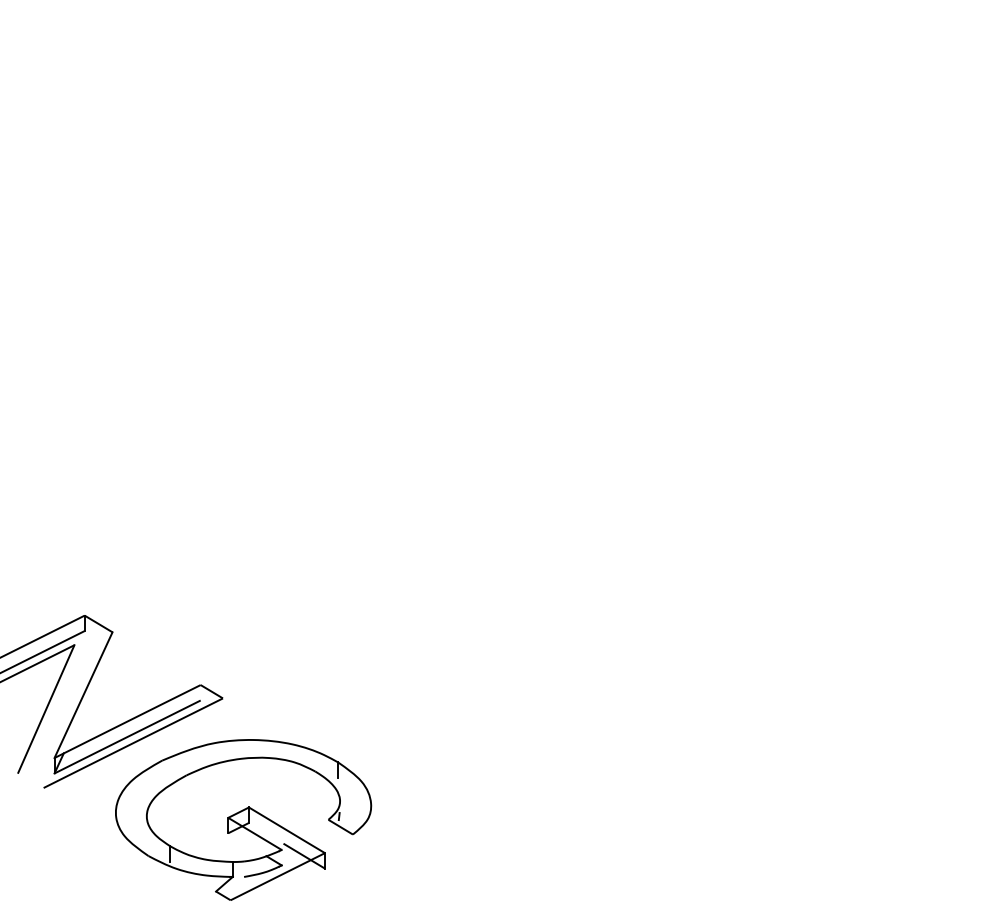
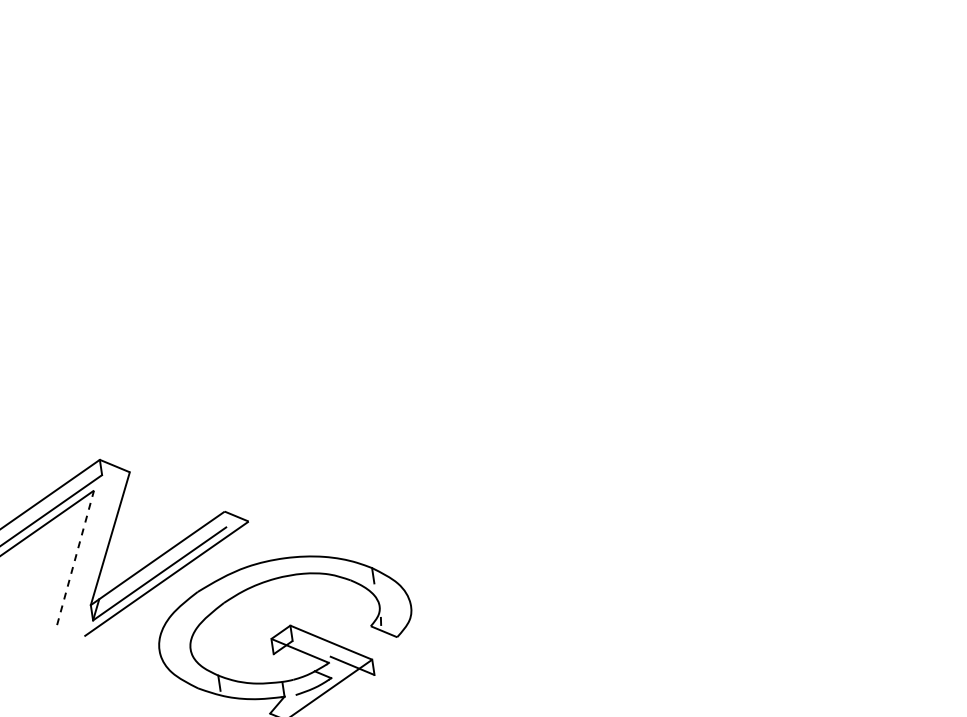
line: (46, 709) -> (75, 558), solid -> dashed

